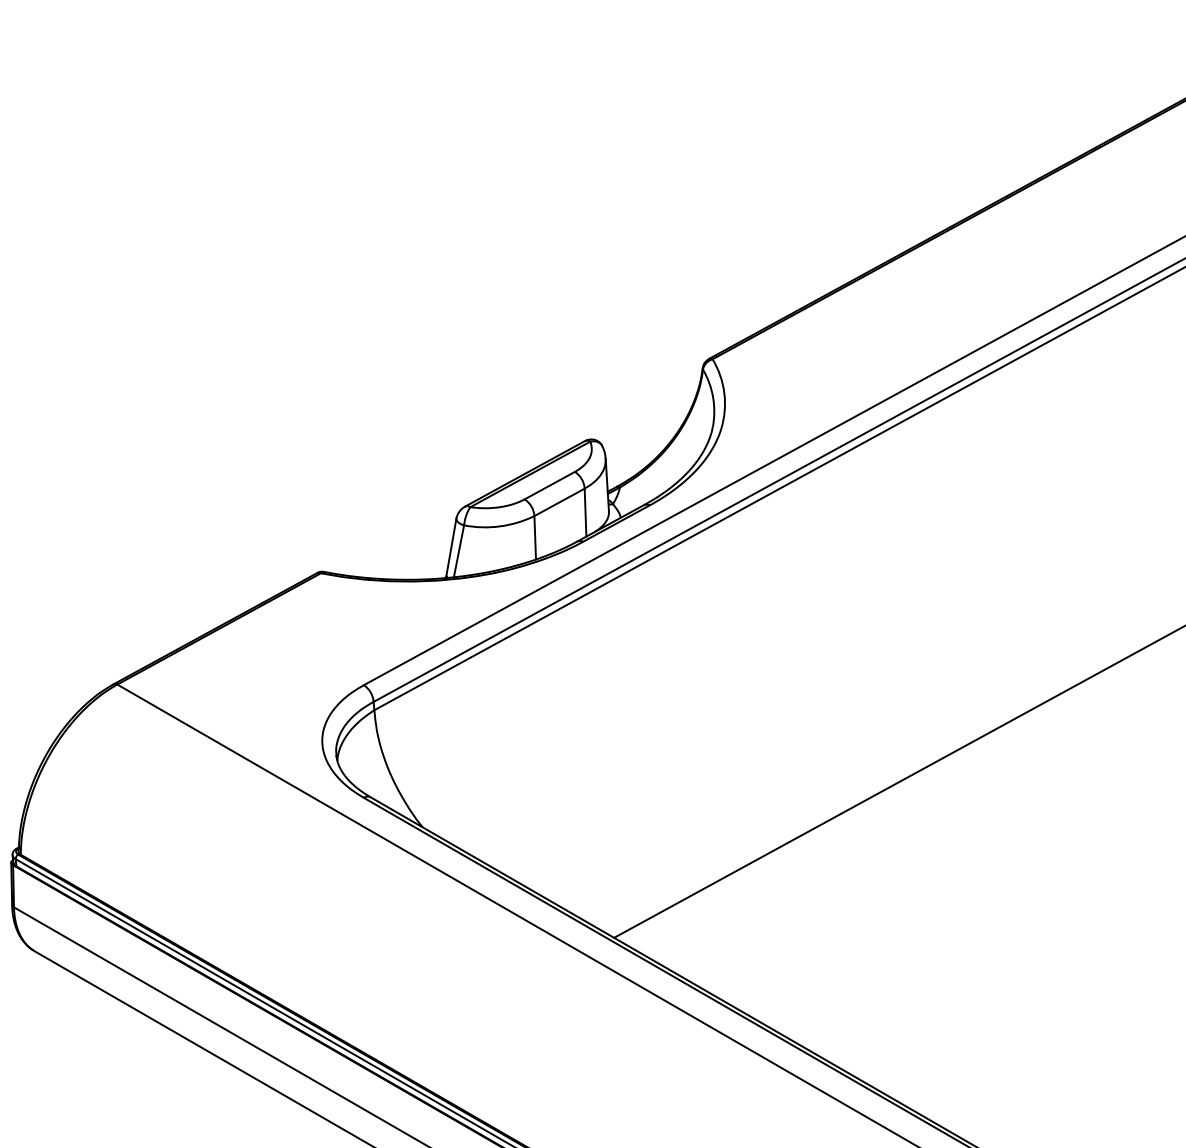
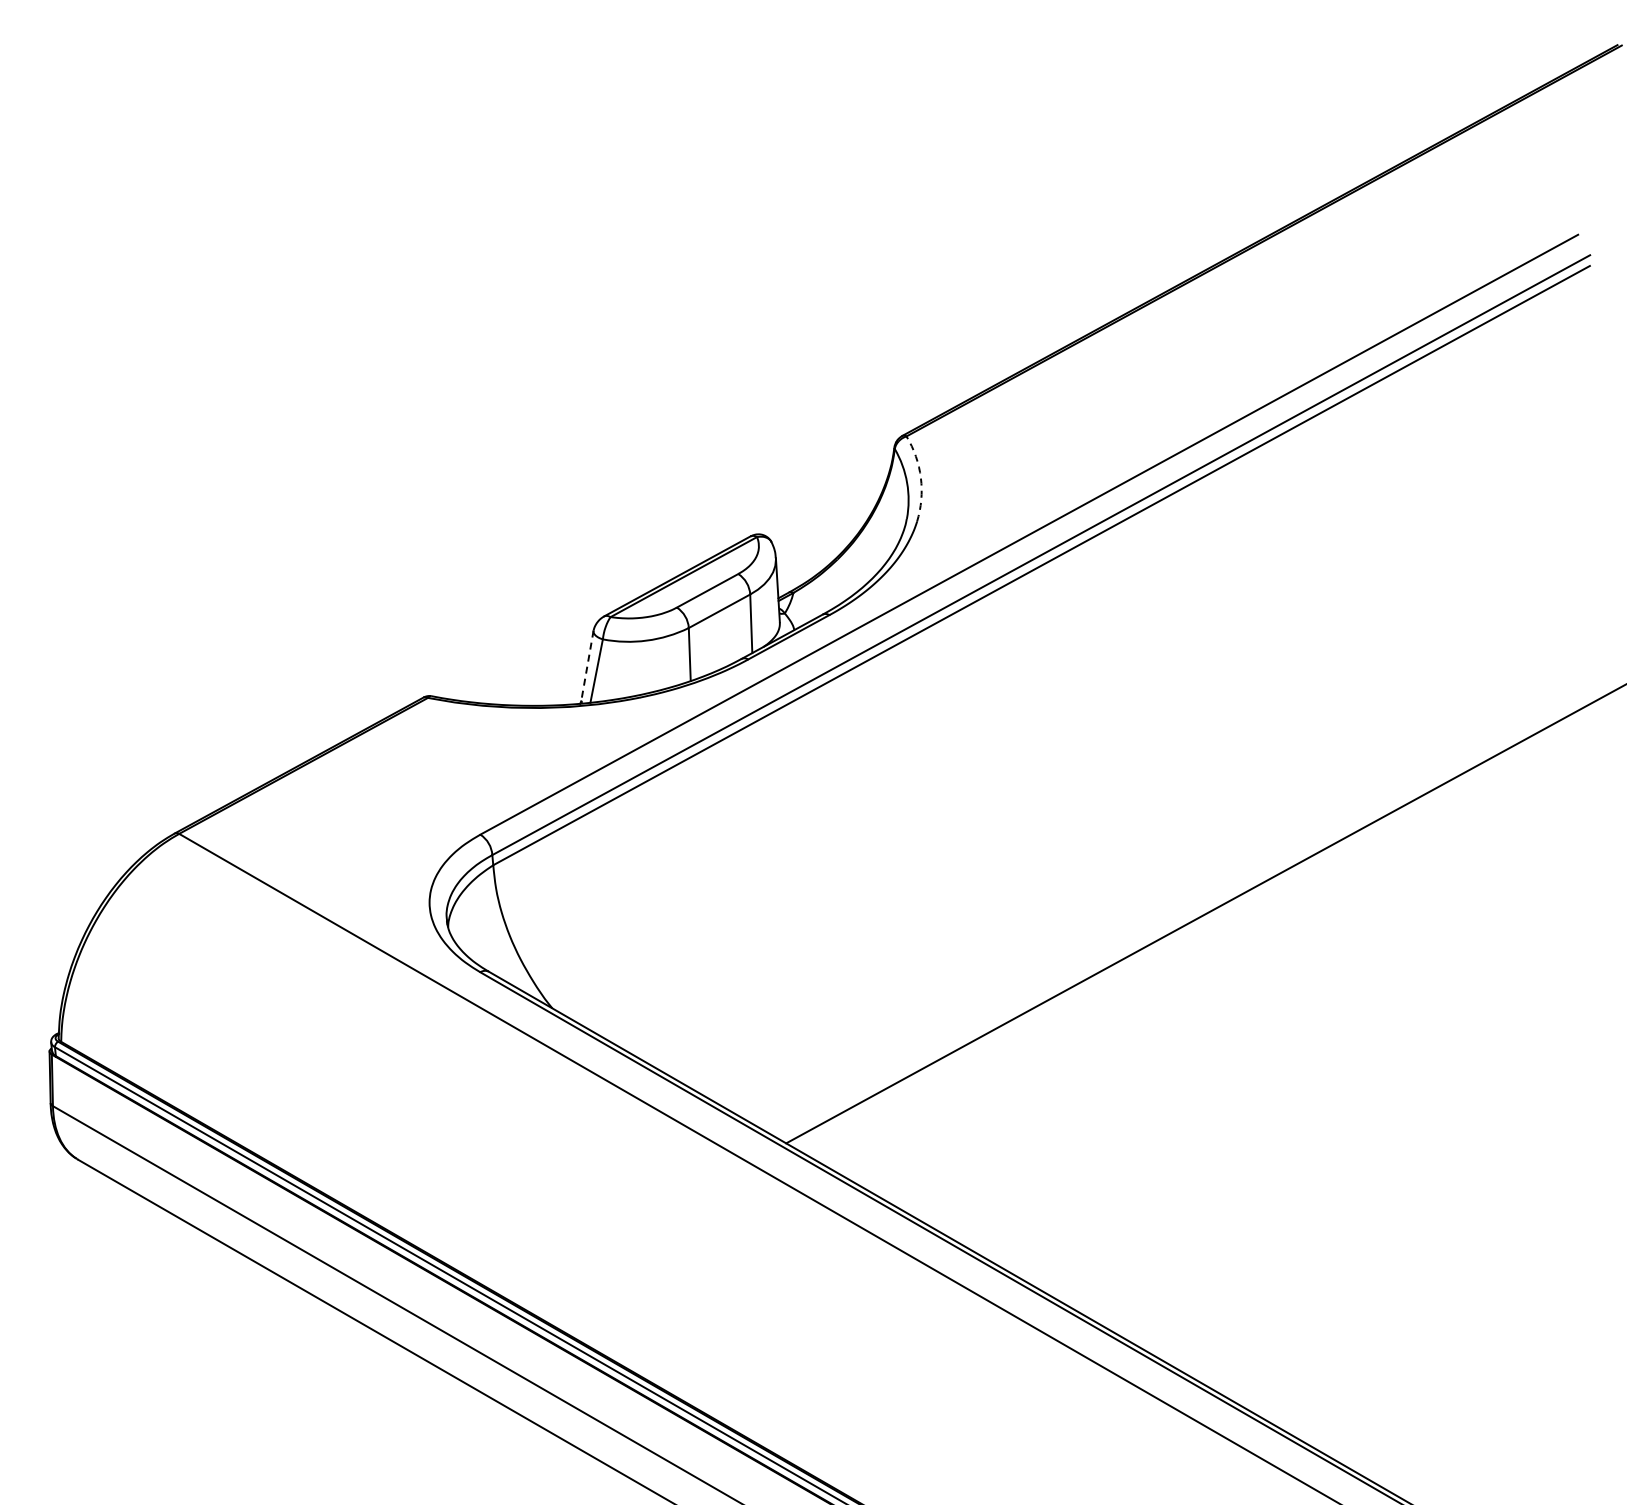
arc: (724, 392) -> (920, 477), solid -> dashed
line: (451, 547) -> (587, 666), solid -> dashed

